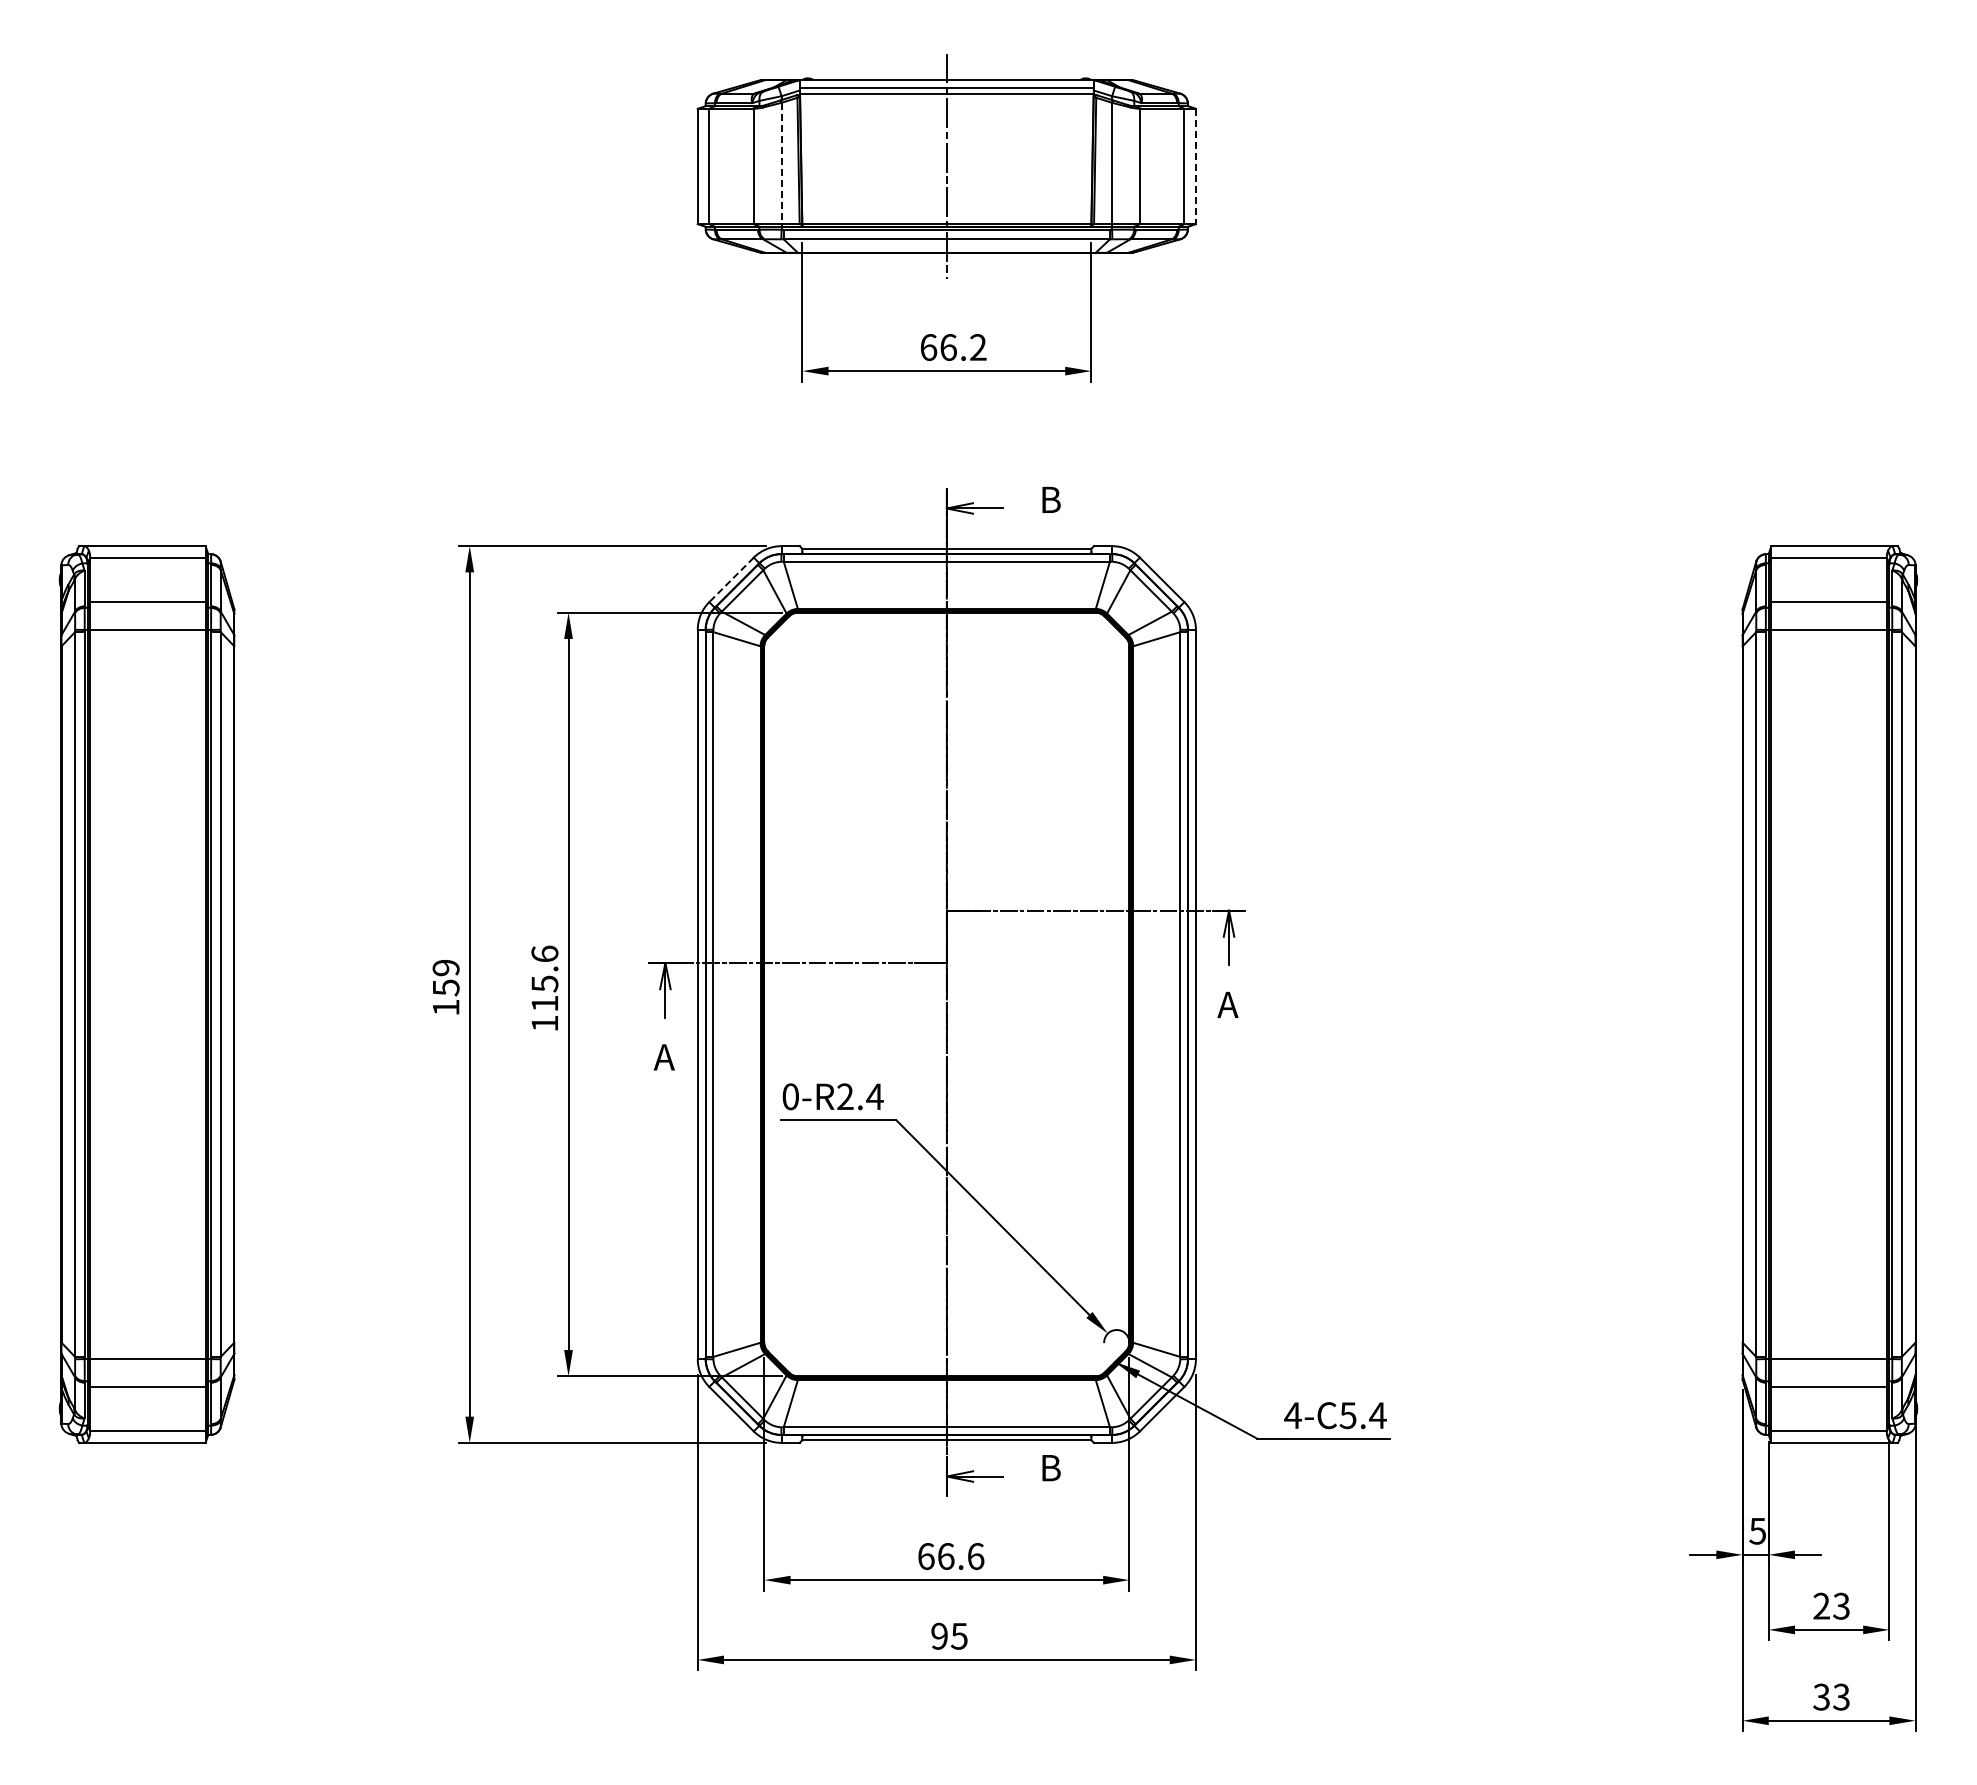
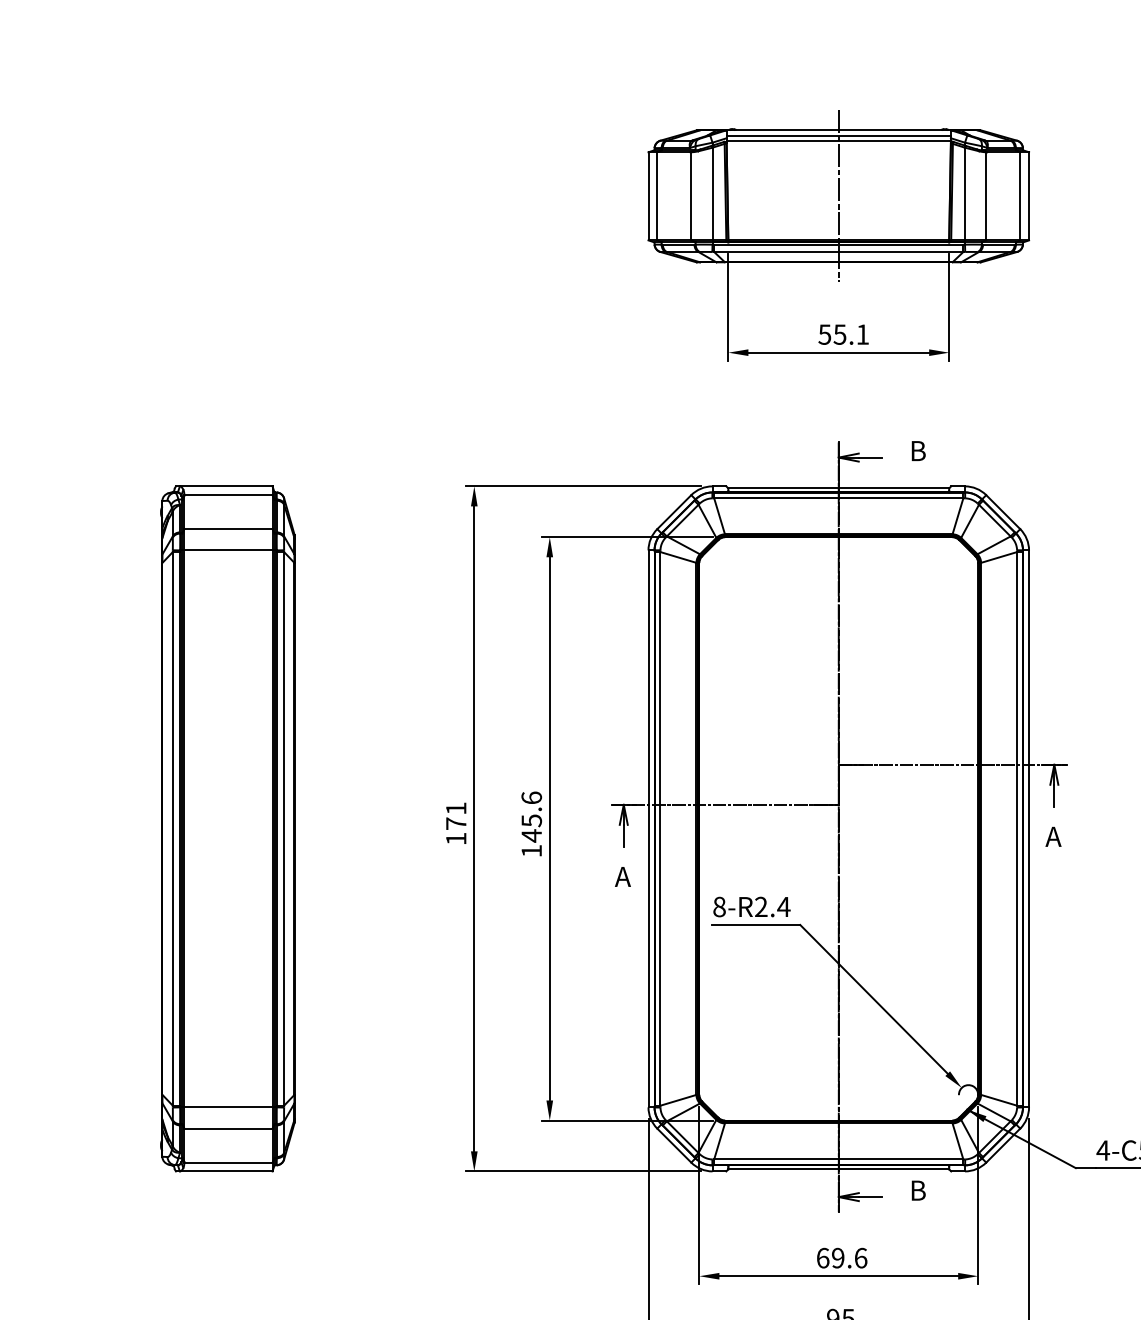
line: (781, 163) -> (712, 194), dashed -> solid
line: (1195, 166) -> (1028, 196), dashed -> solid
text: (953, 347) -> (843, 334), 66.2 -> 55.1
line: (731, 580) -> (674, 512), dashed -> solid
text: (445, 978) -> (455, 816), 159 -> 171
text: (544, 1003) -> (531, 835), 115.6 -> 145.6
text: (790, 1096) -> (719, 906), 0-R2.4 -> 8-R2.4
text: (945, 1556) -> (837, 1258), 66.6 -> 69.6

